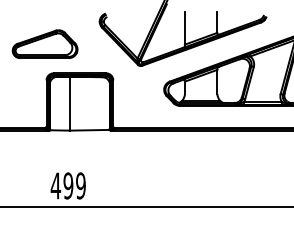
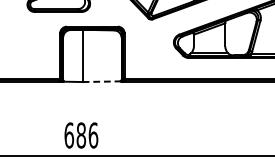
line: (89, 130) -> (101, 81), solid -> dashed
text: (67, 185) -> (80, 135), 499 -> 686

